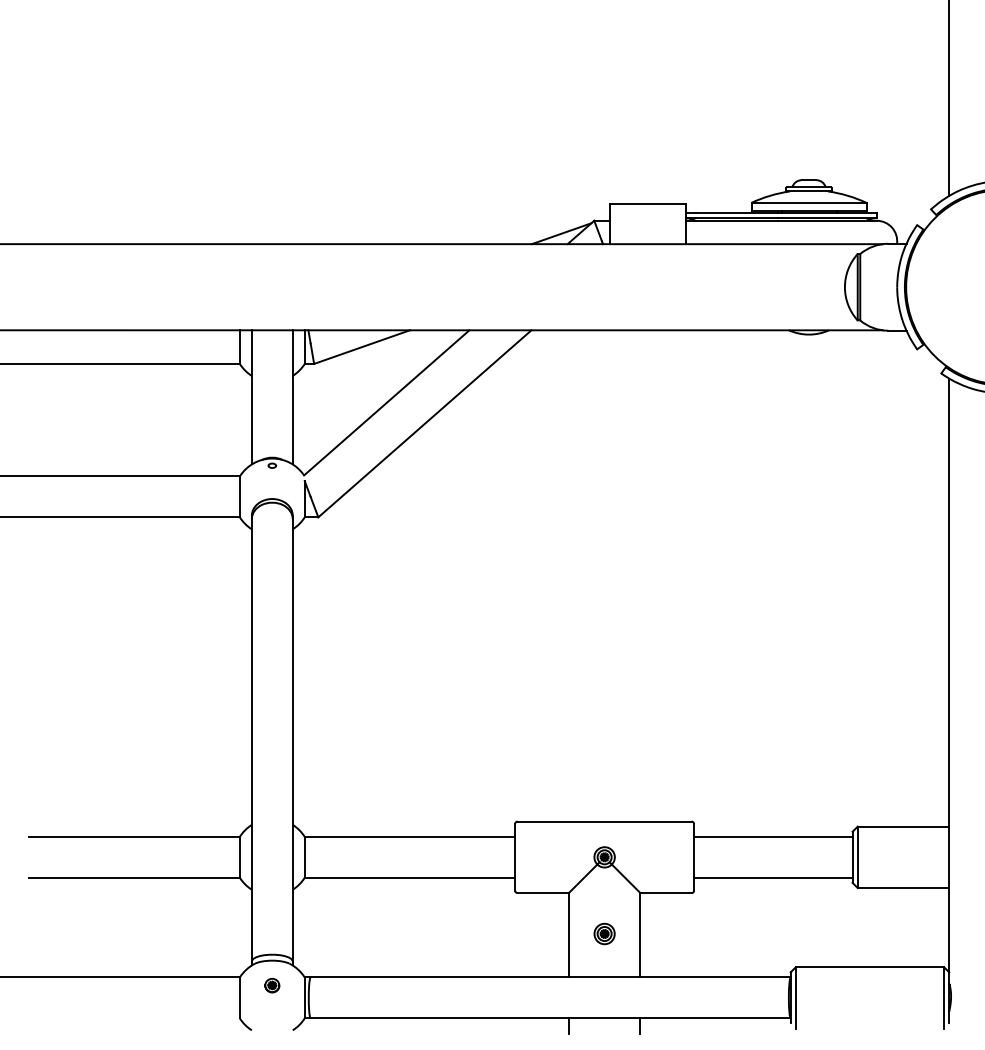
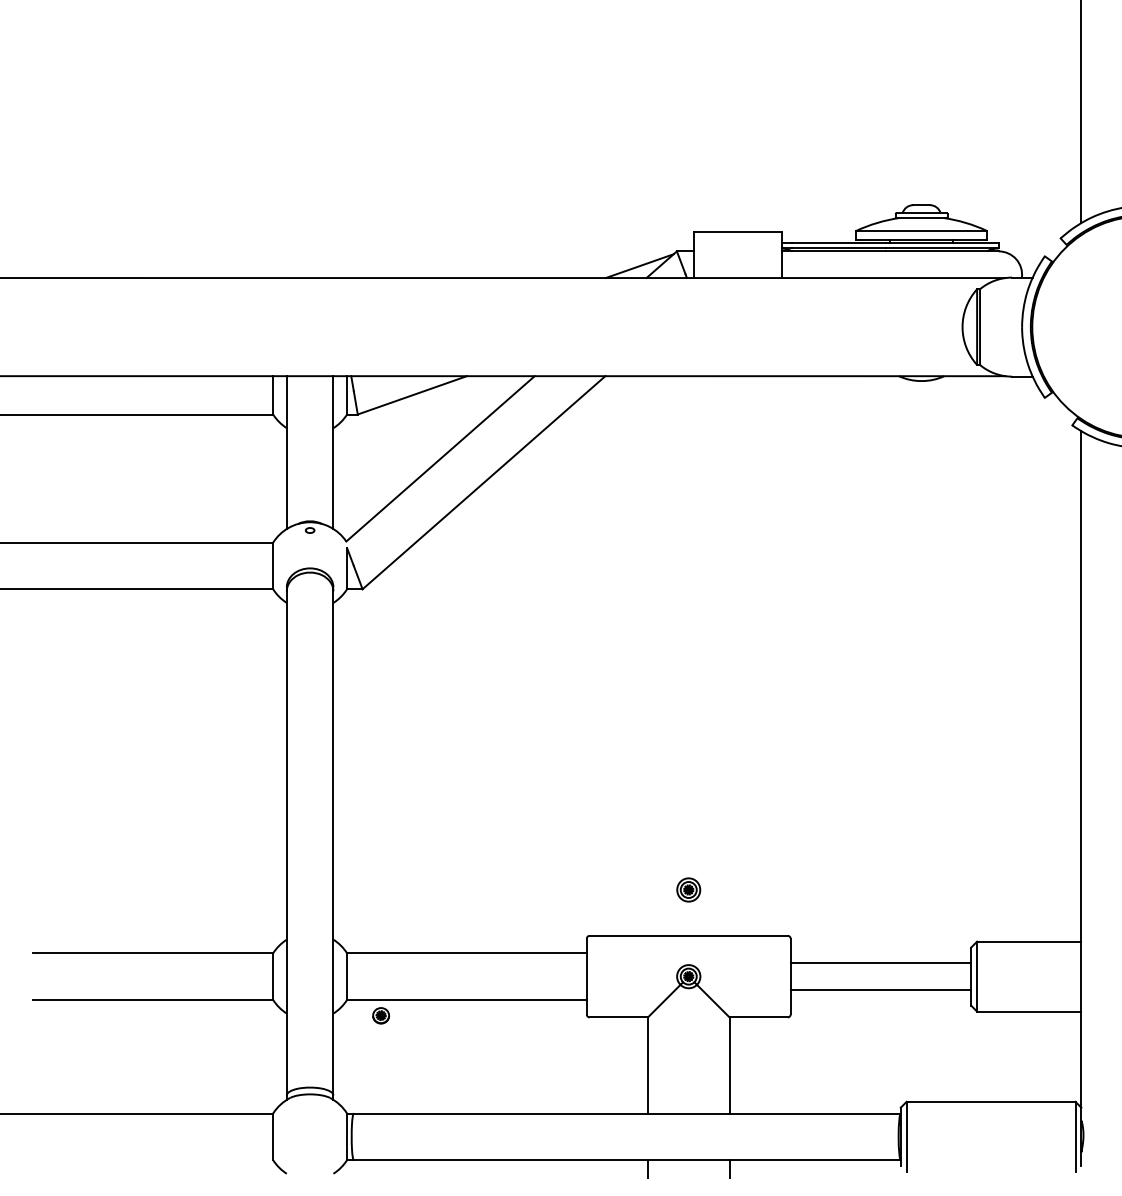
line: (772, 837) -> (880, 990), moved
line: (772, 877) -> (880, 962), moved
part: (604, 933) -> (688, 889), moved
part: (271, 985) -> (380, 1015), moved

